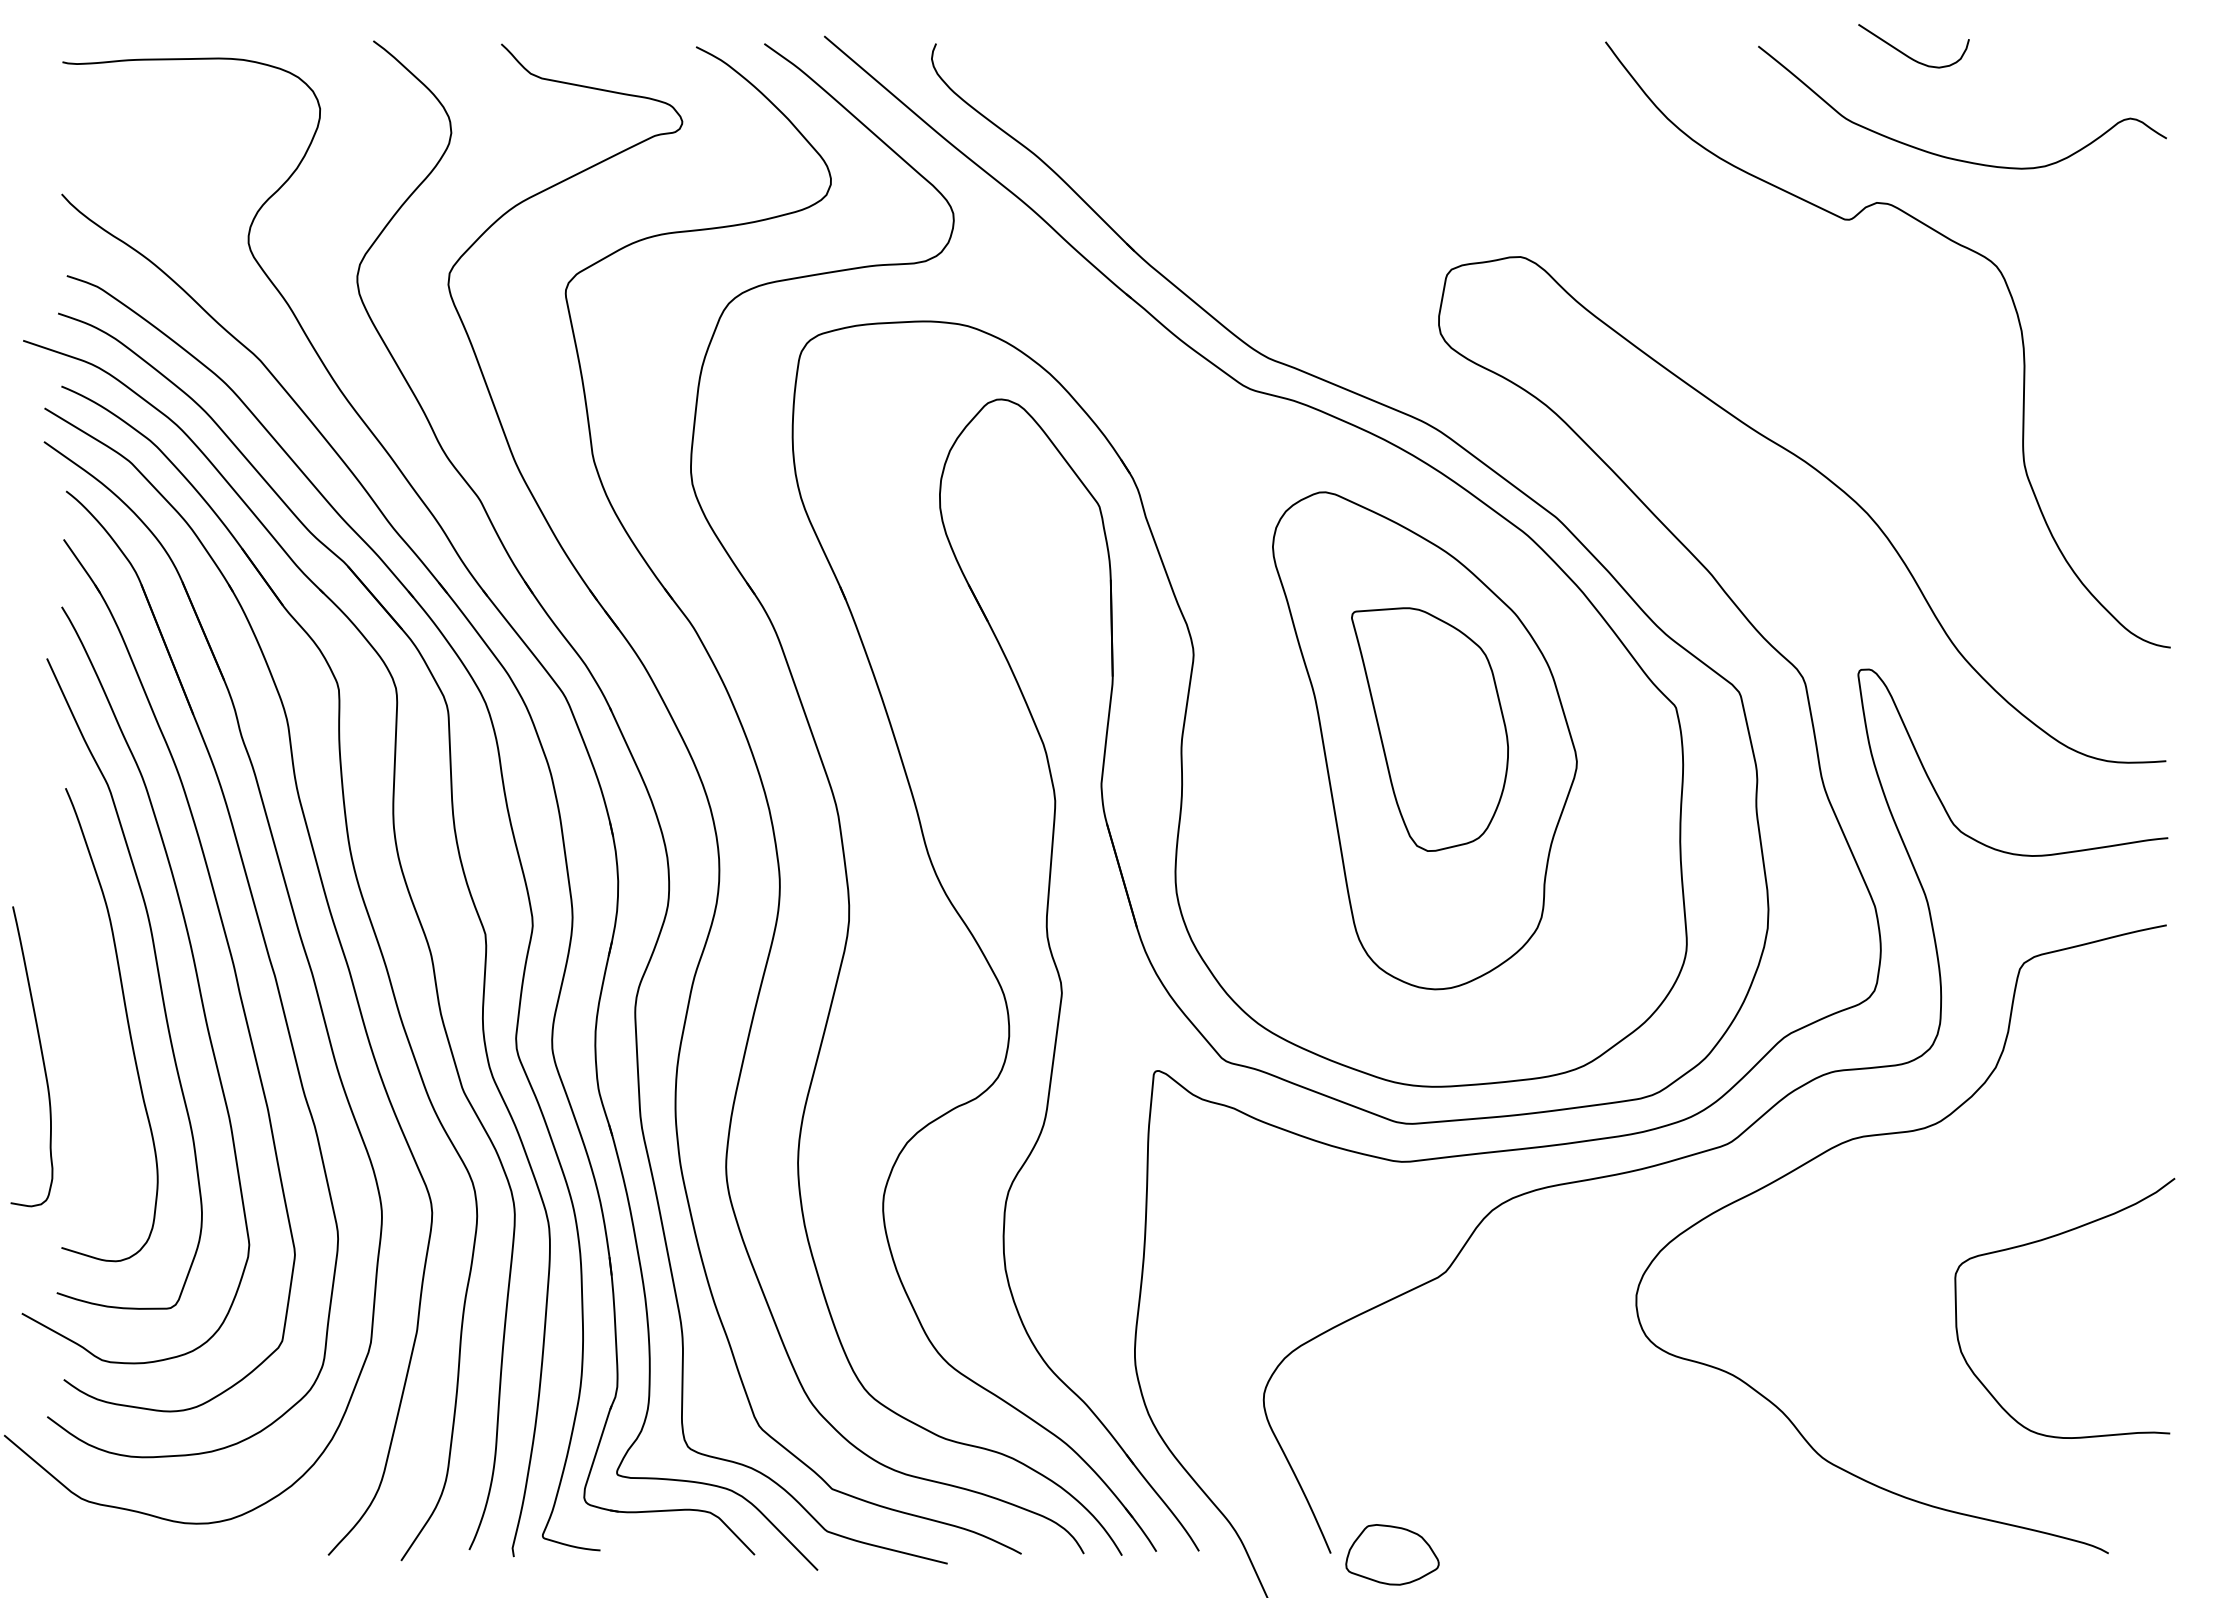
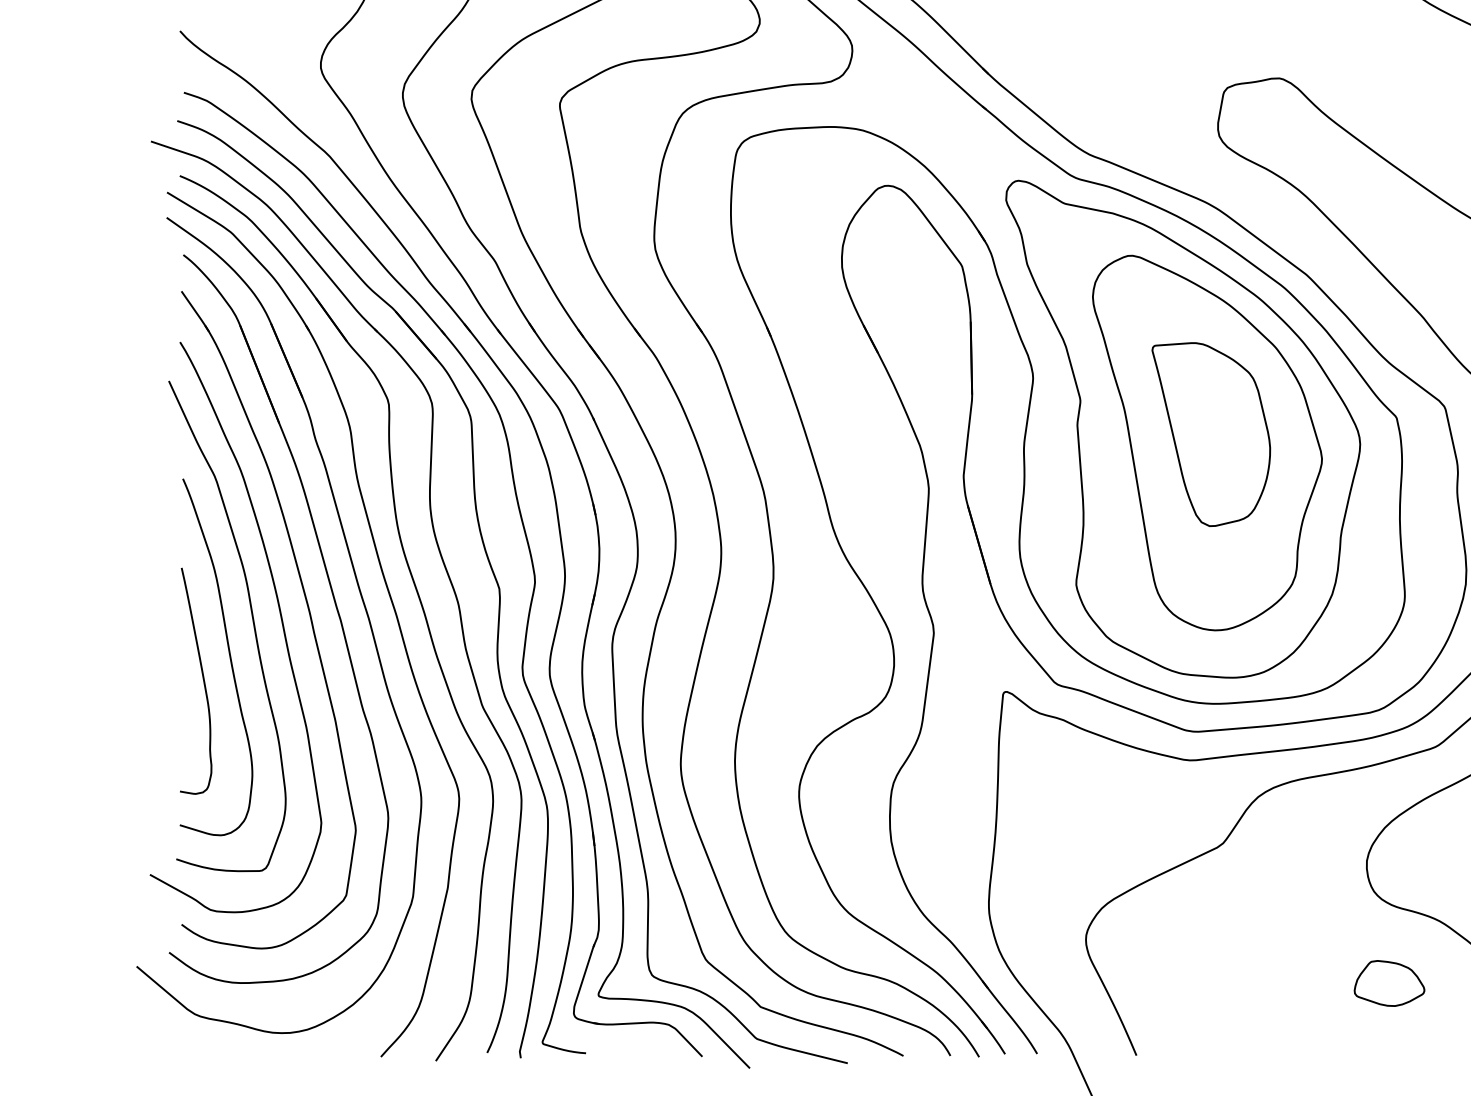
part: (1392, 722) -> (1183, 429), added
curve: (41, 1056) -> (203, 680), moved
part: (1392, 1554) -> (1389, 983), moved

